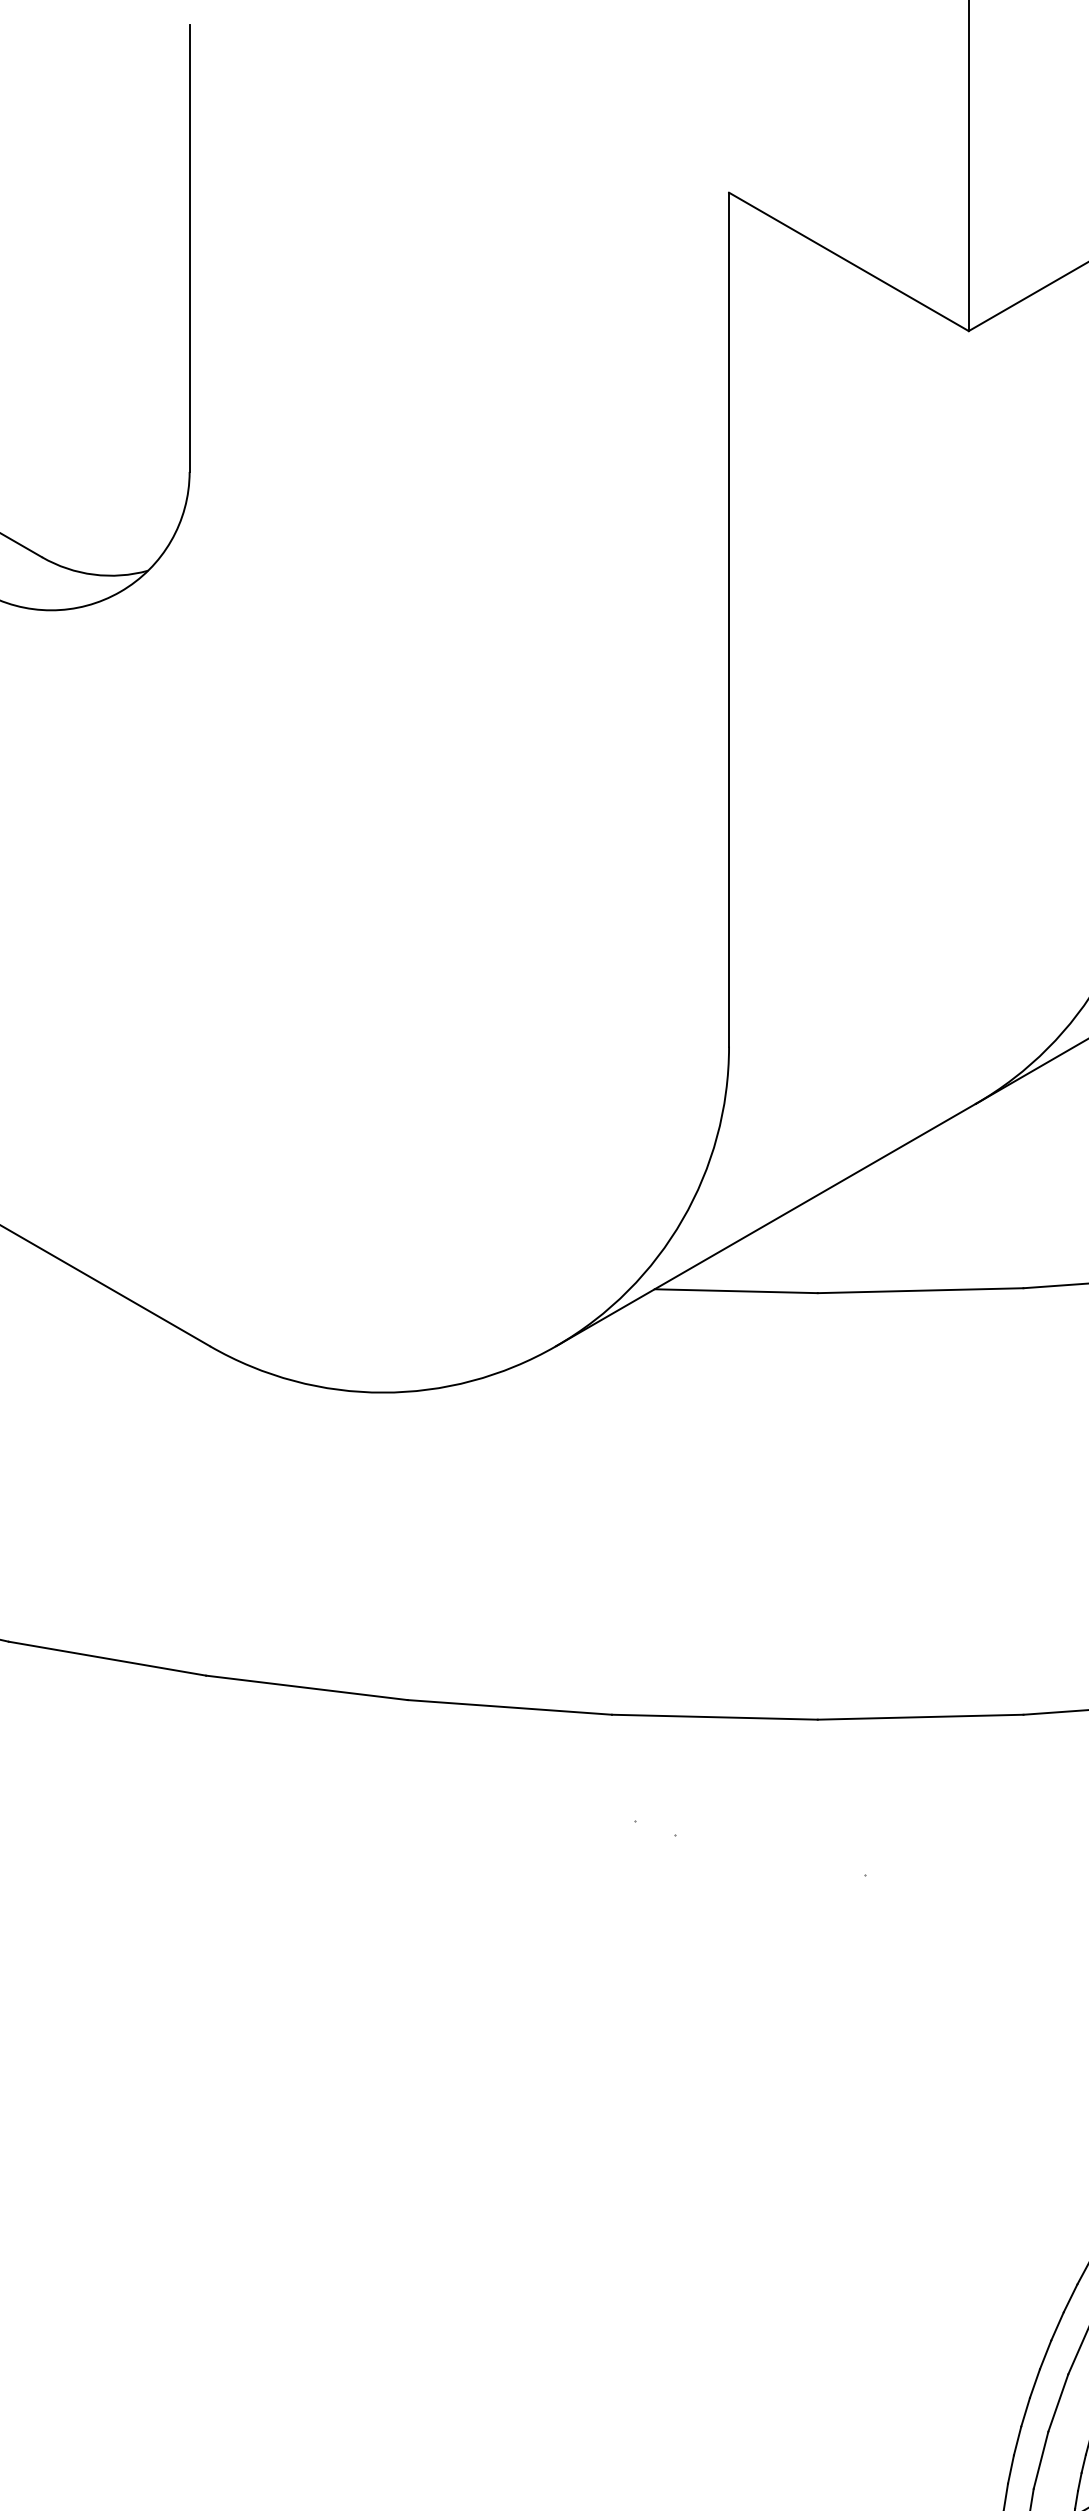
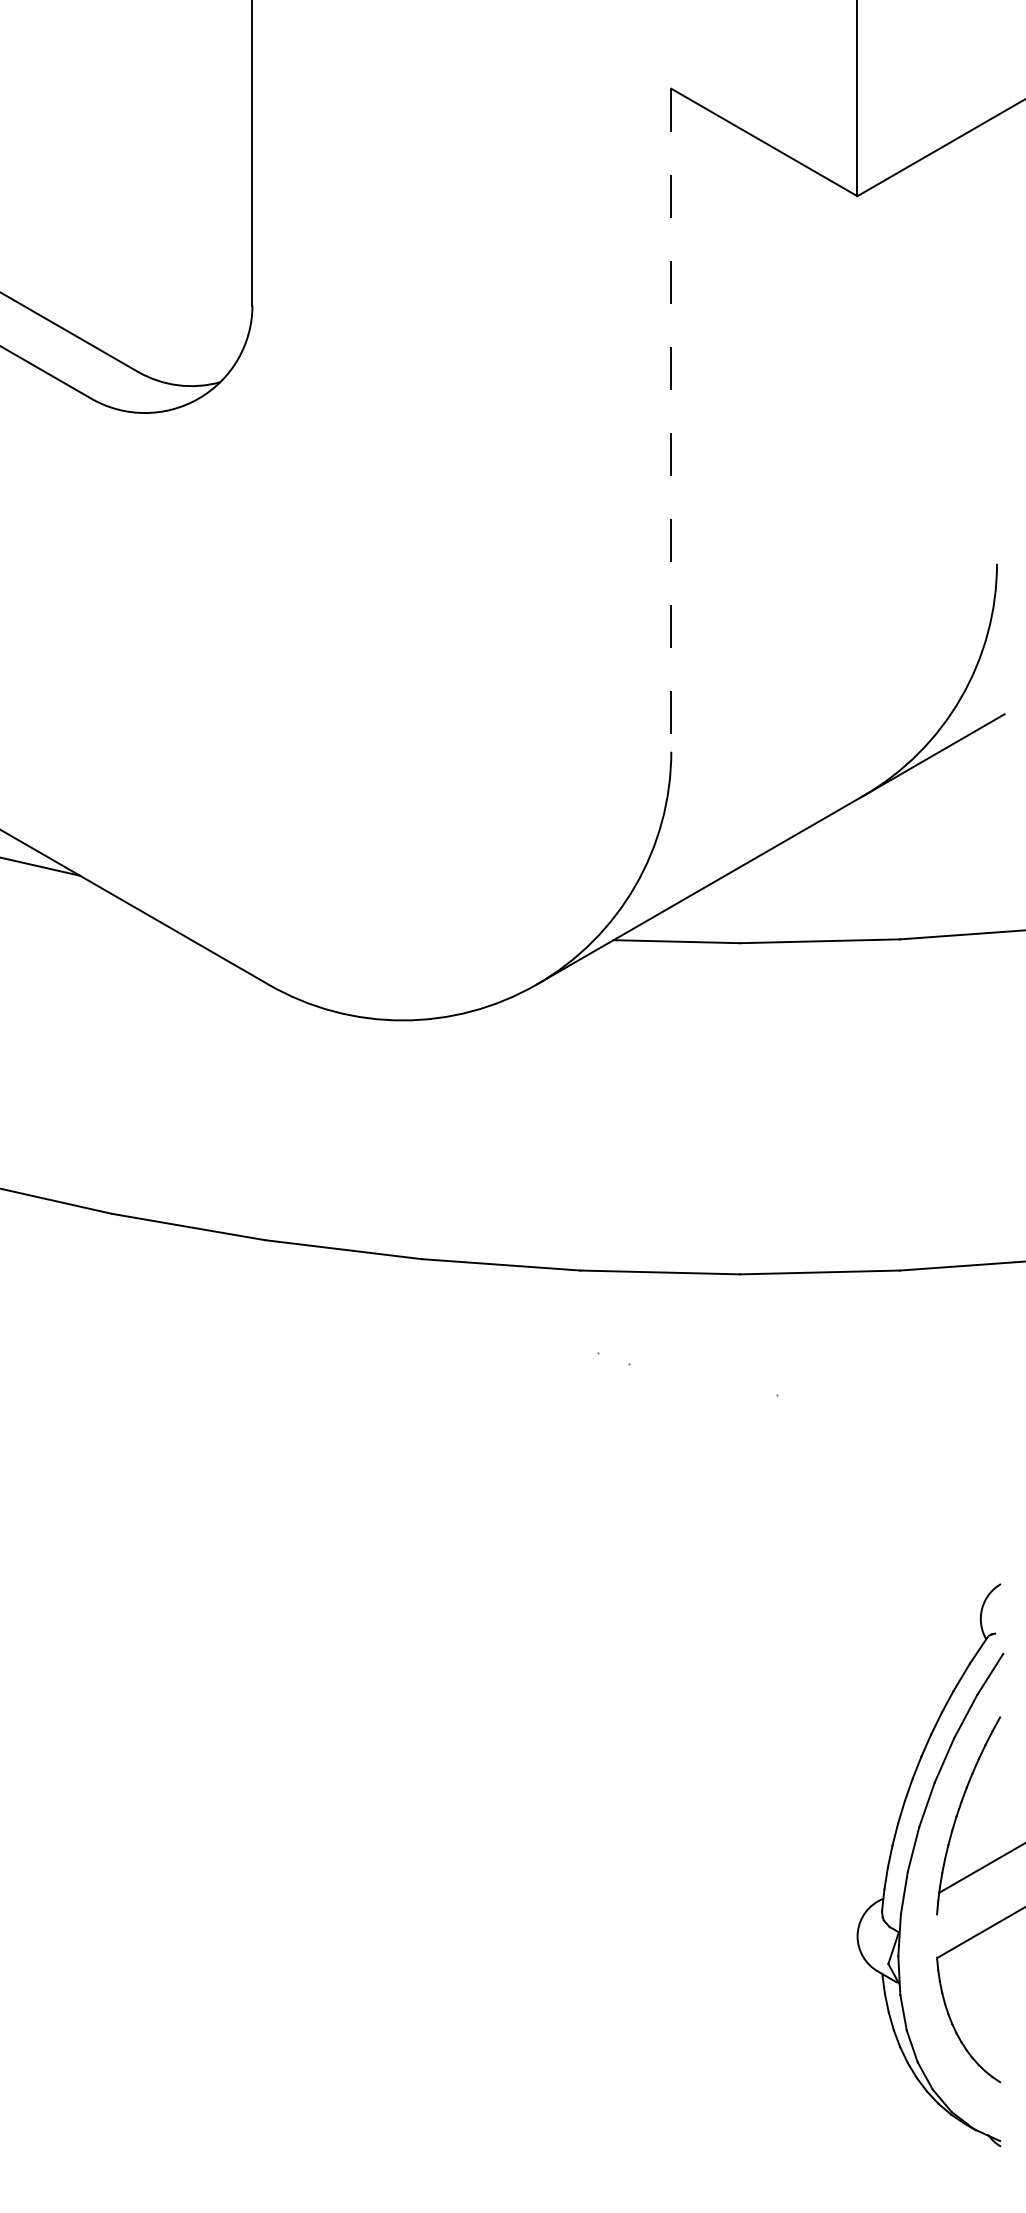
line: (729, 619) -> (671, 420), solid -> dashed

